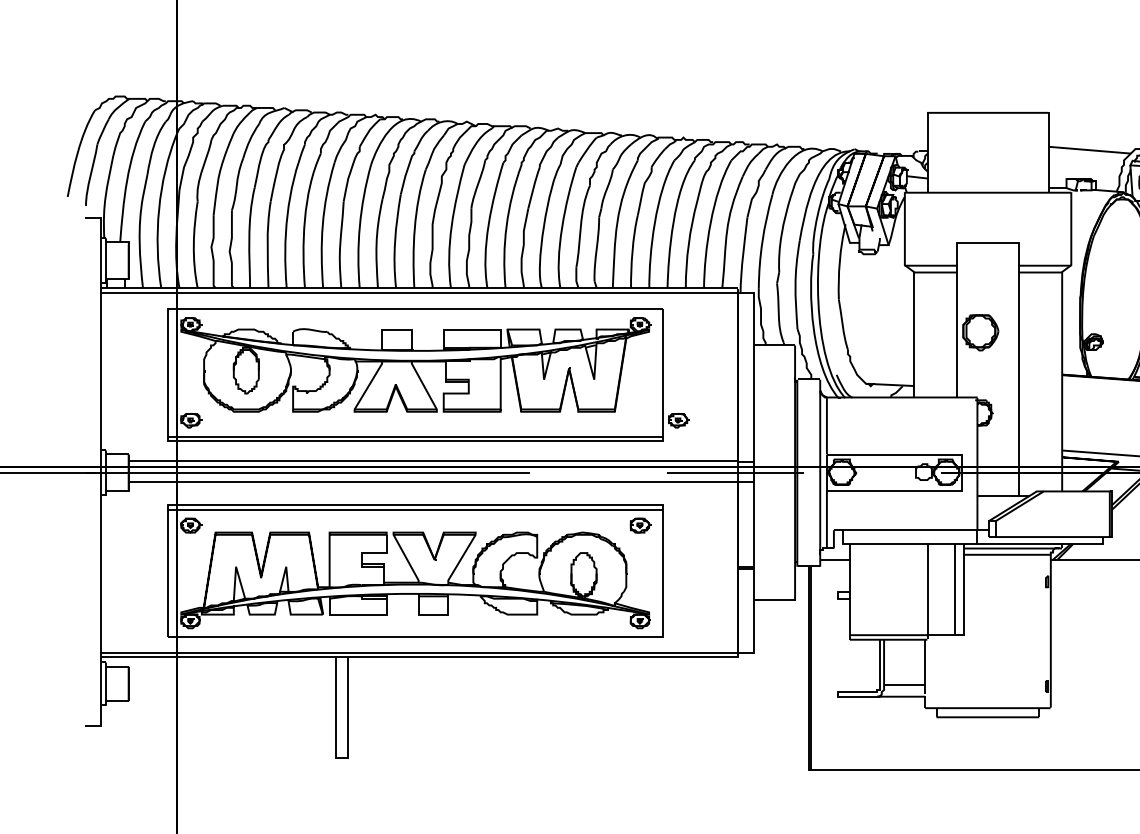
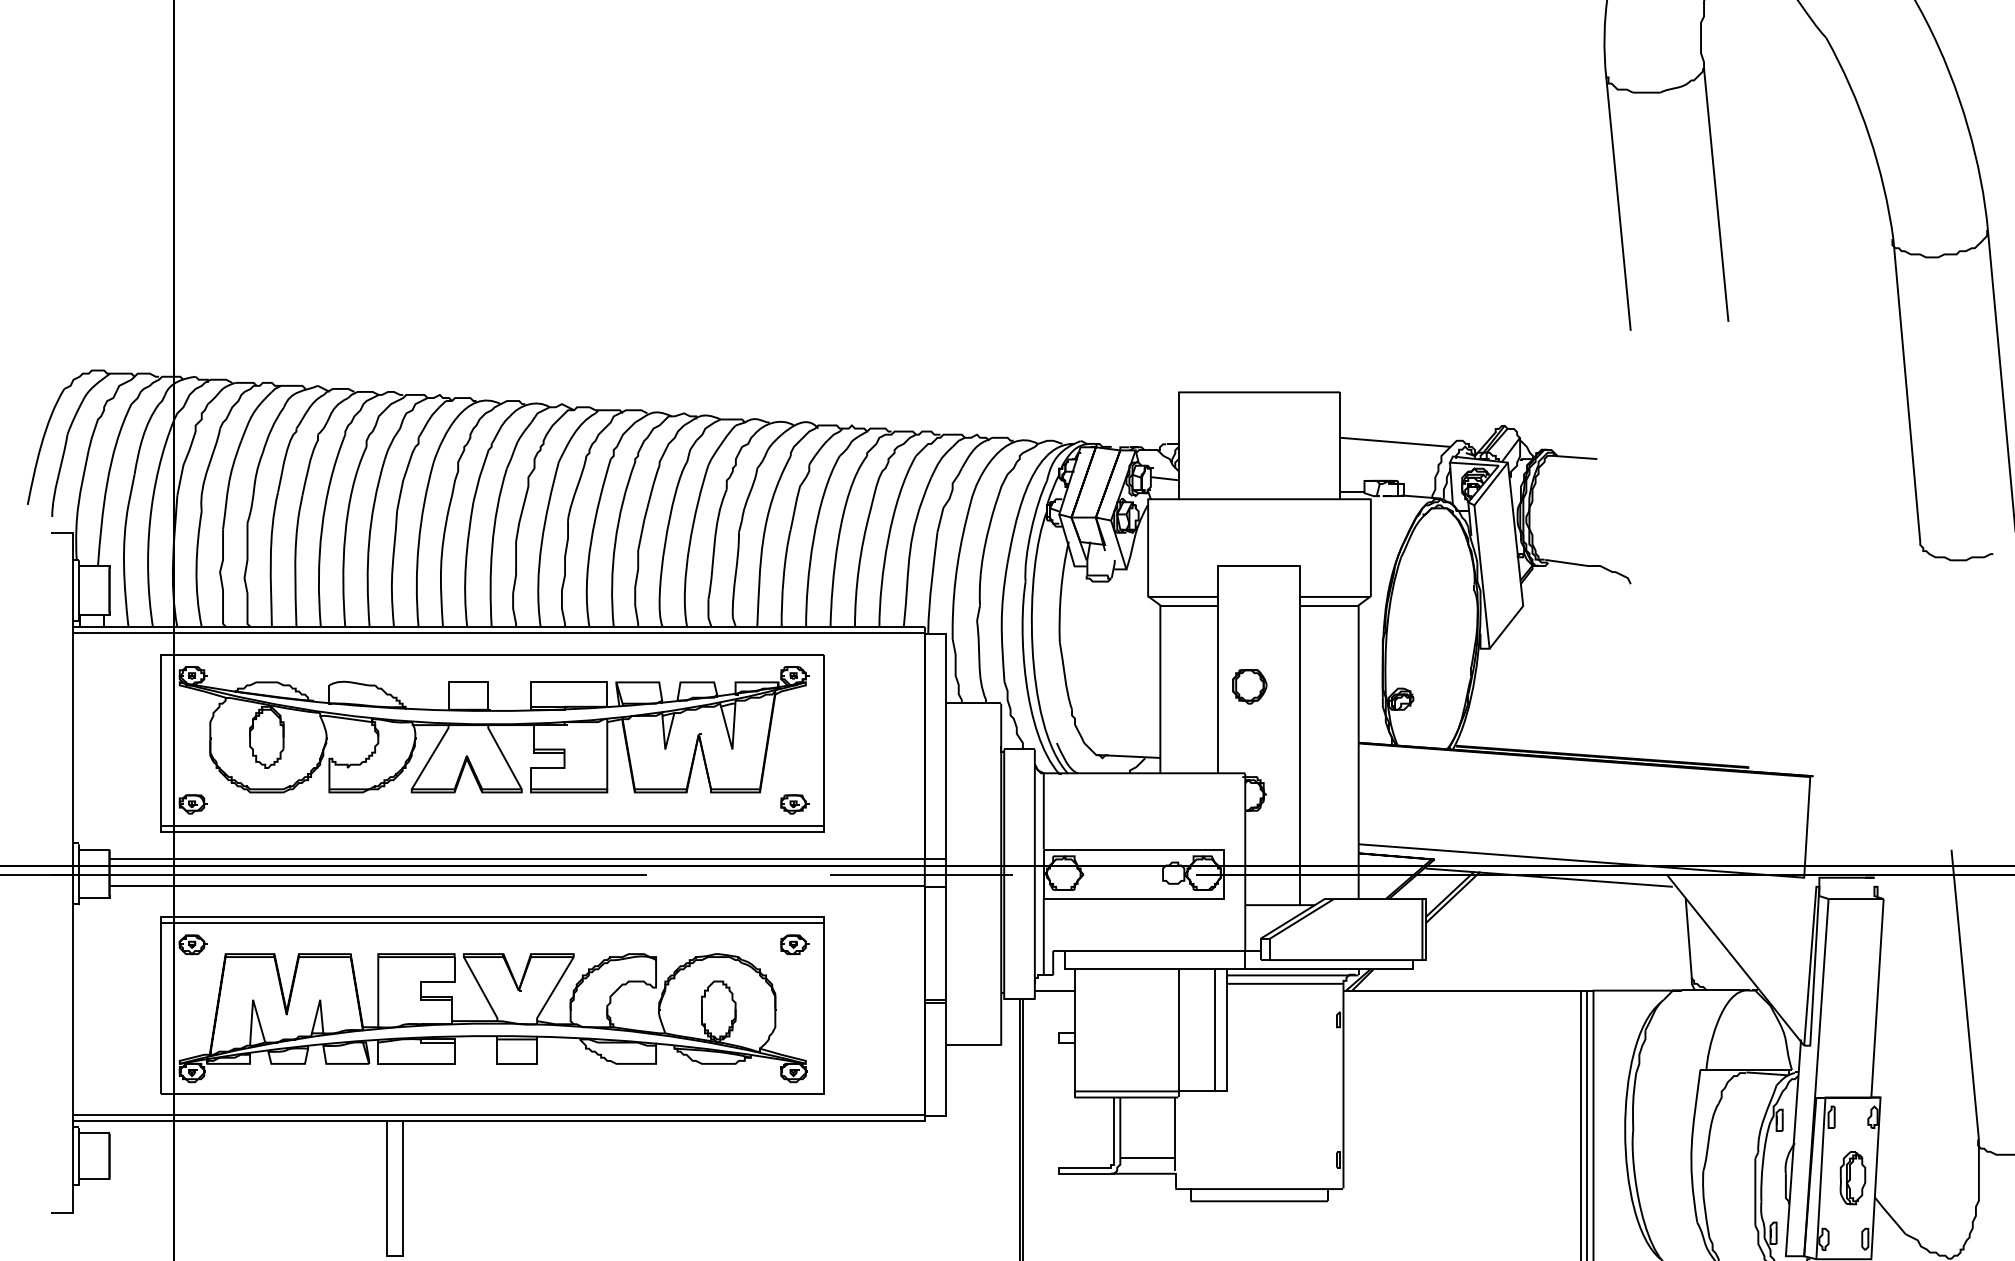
part: (980, 332) -> (1249, 686), size x0.71
part: (678, 420) -> (794, 804), moved

